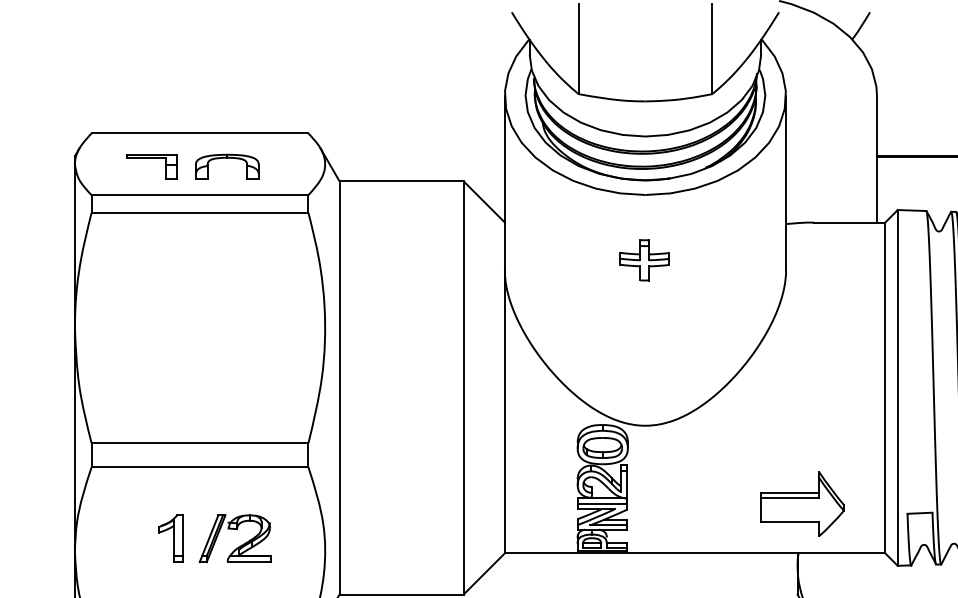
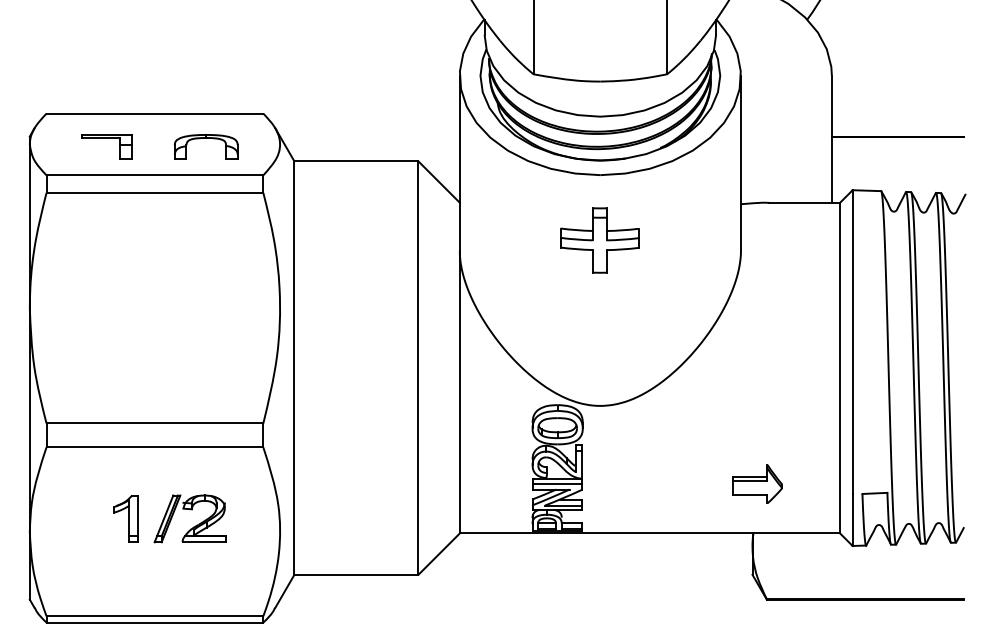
part: (226, 158) -> (205, 138), moved
part: (644, 260) -> (599, 240), size x1.6
part: (802, 503) -> (757, 483), size x0.6

